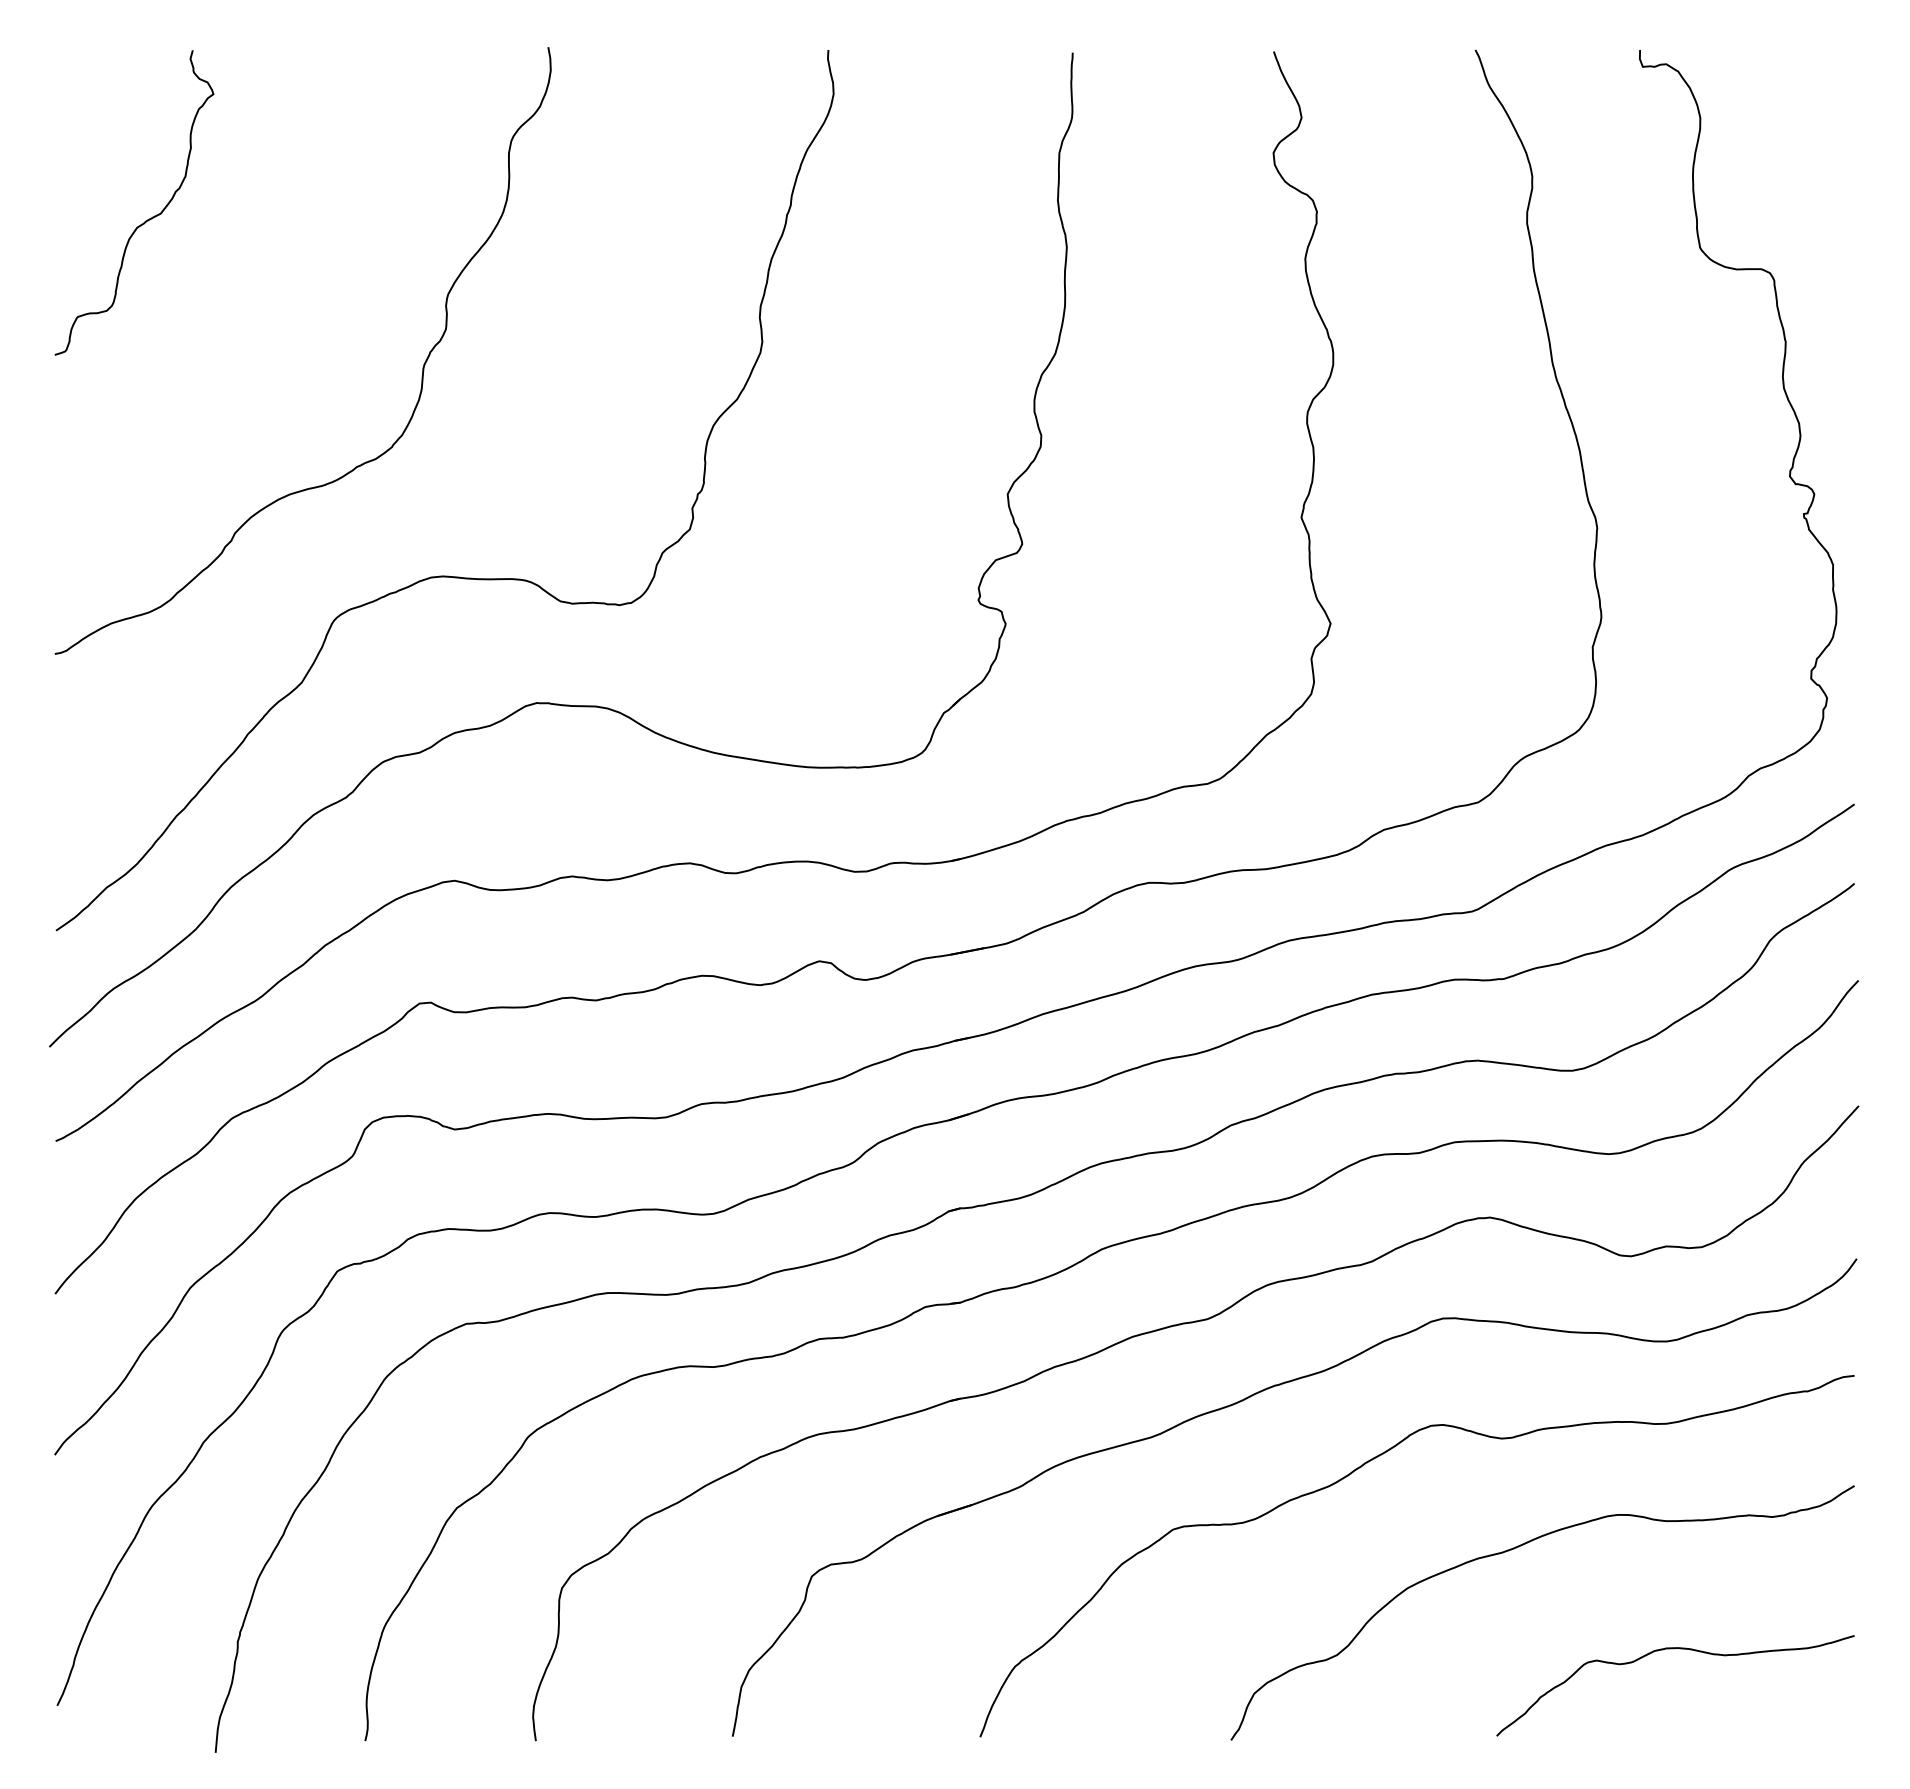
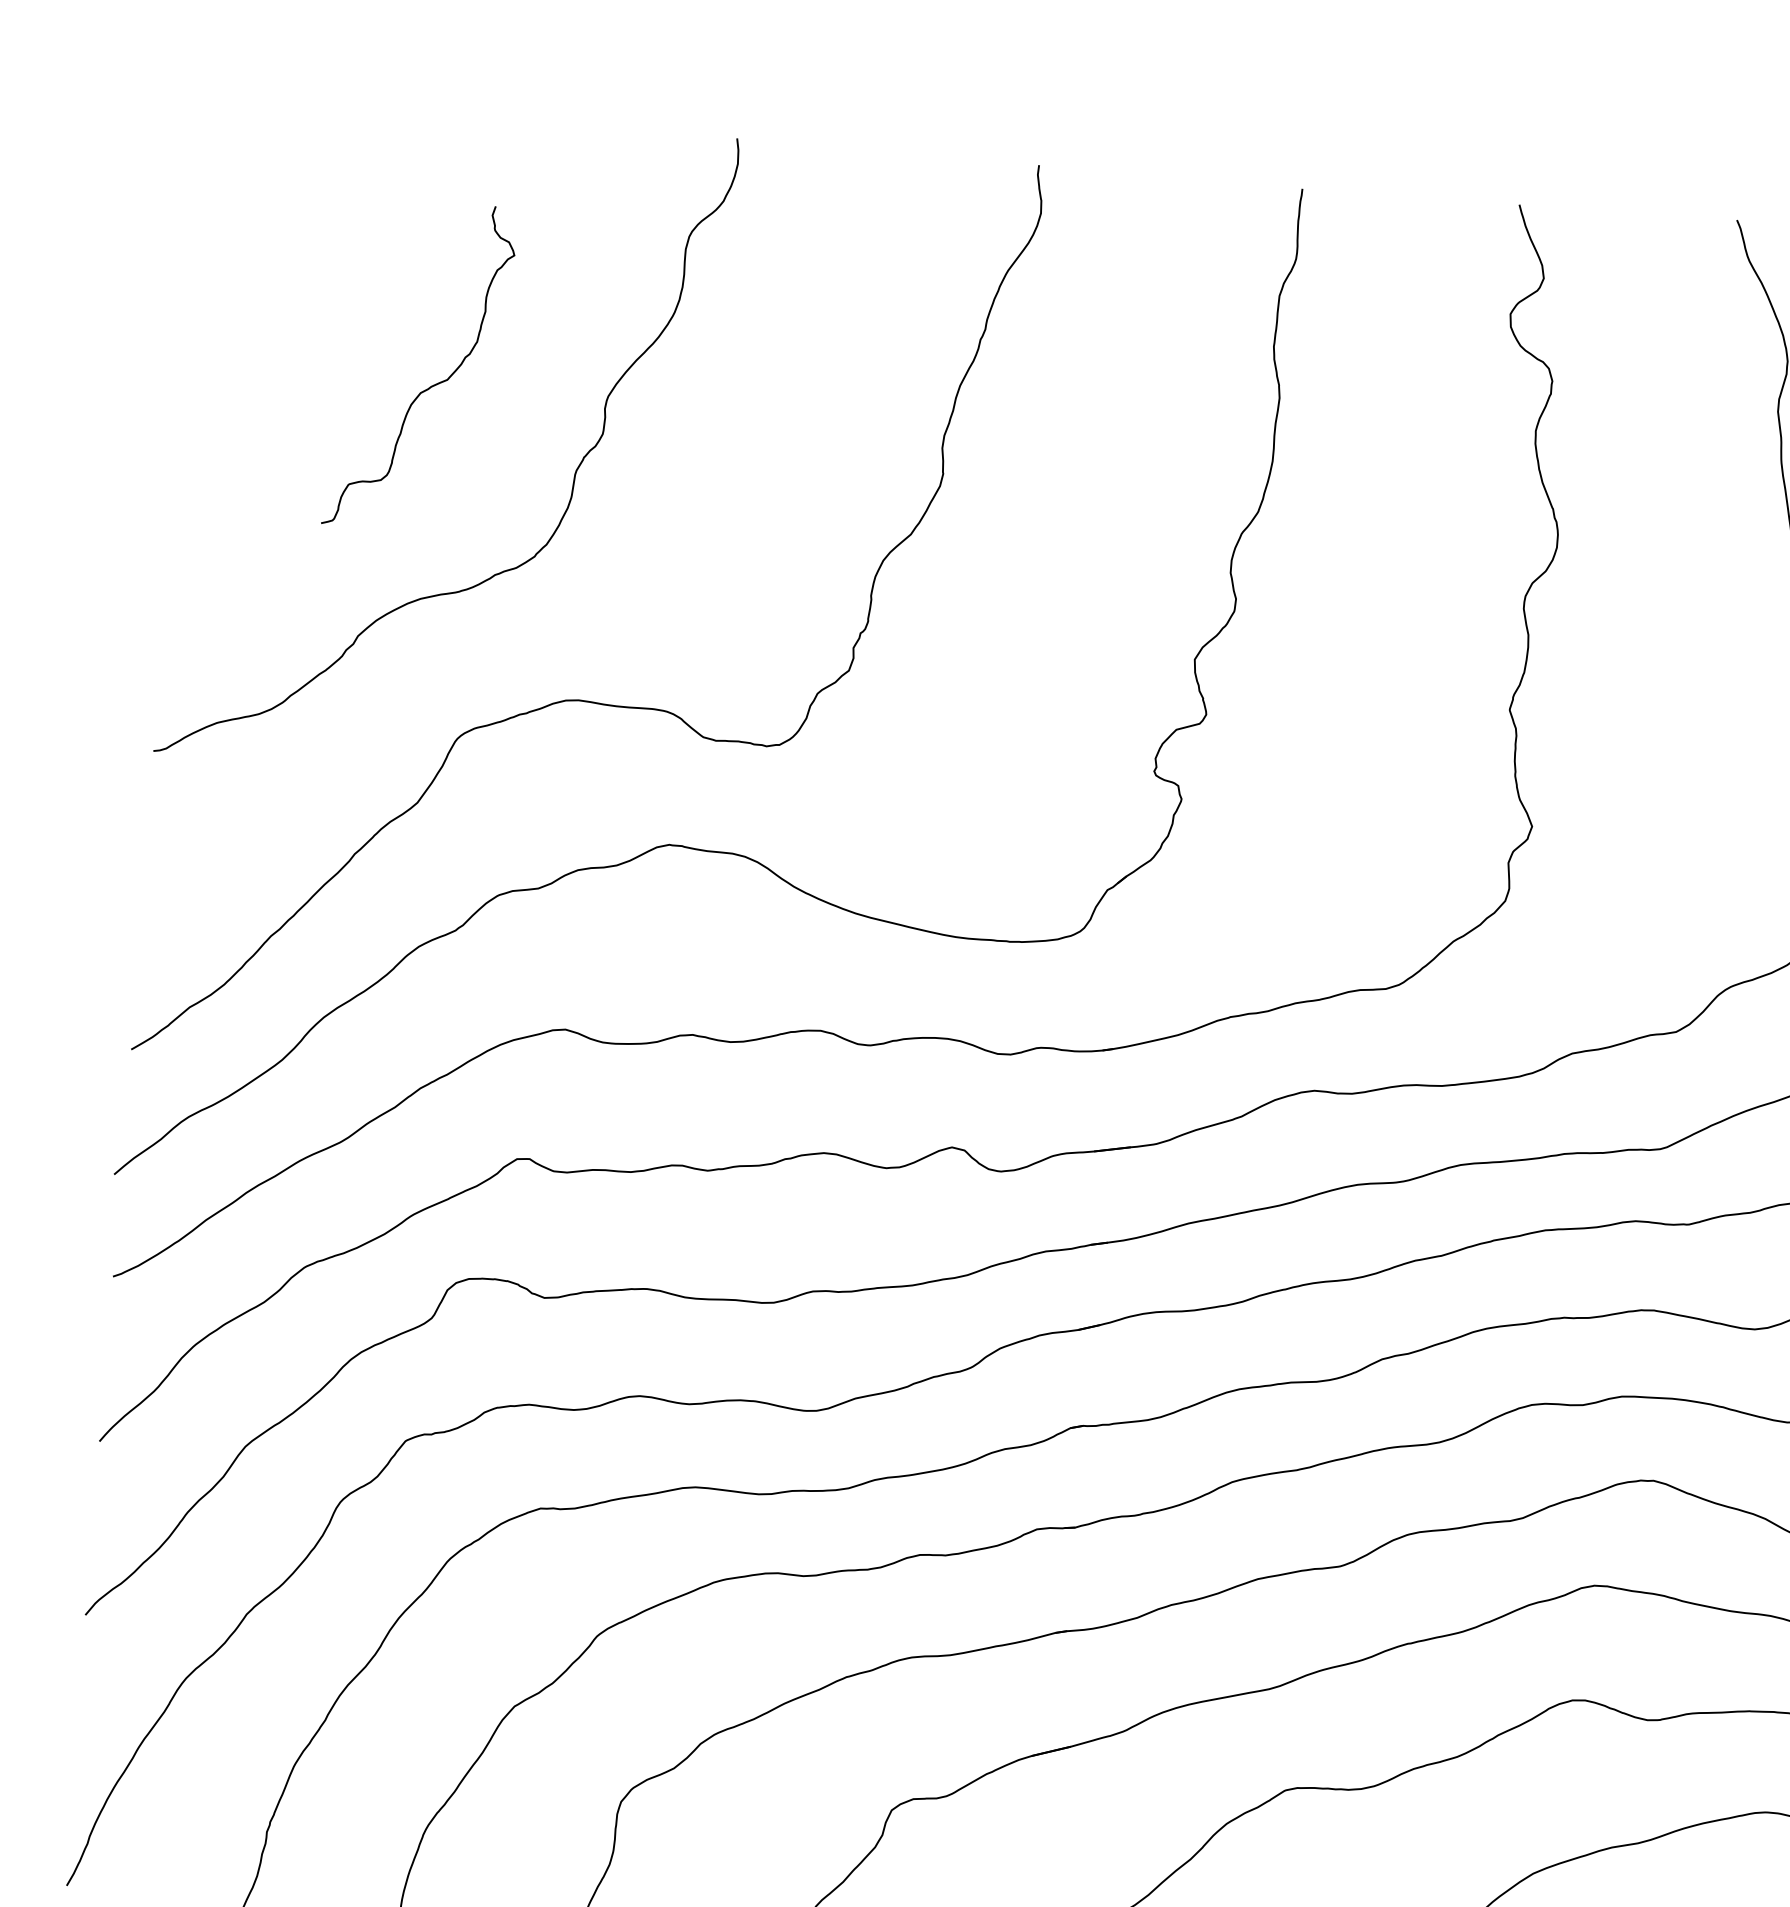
curve: (145, 220) -> (430, 385), moved

